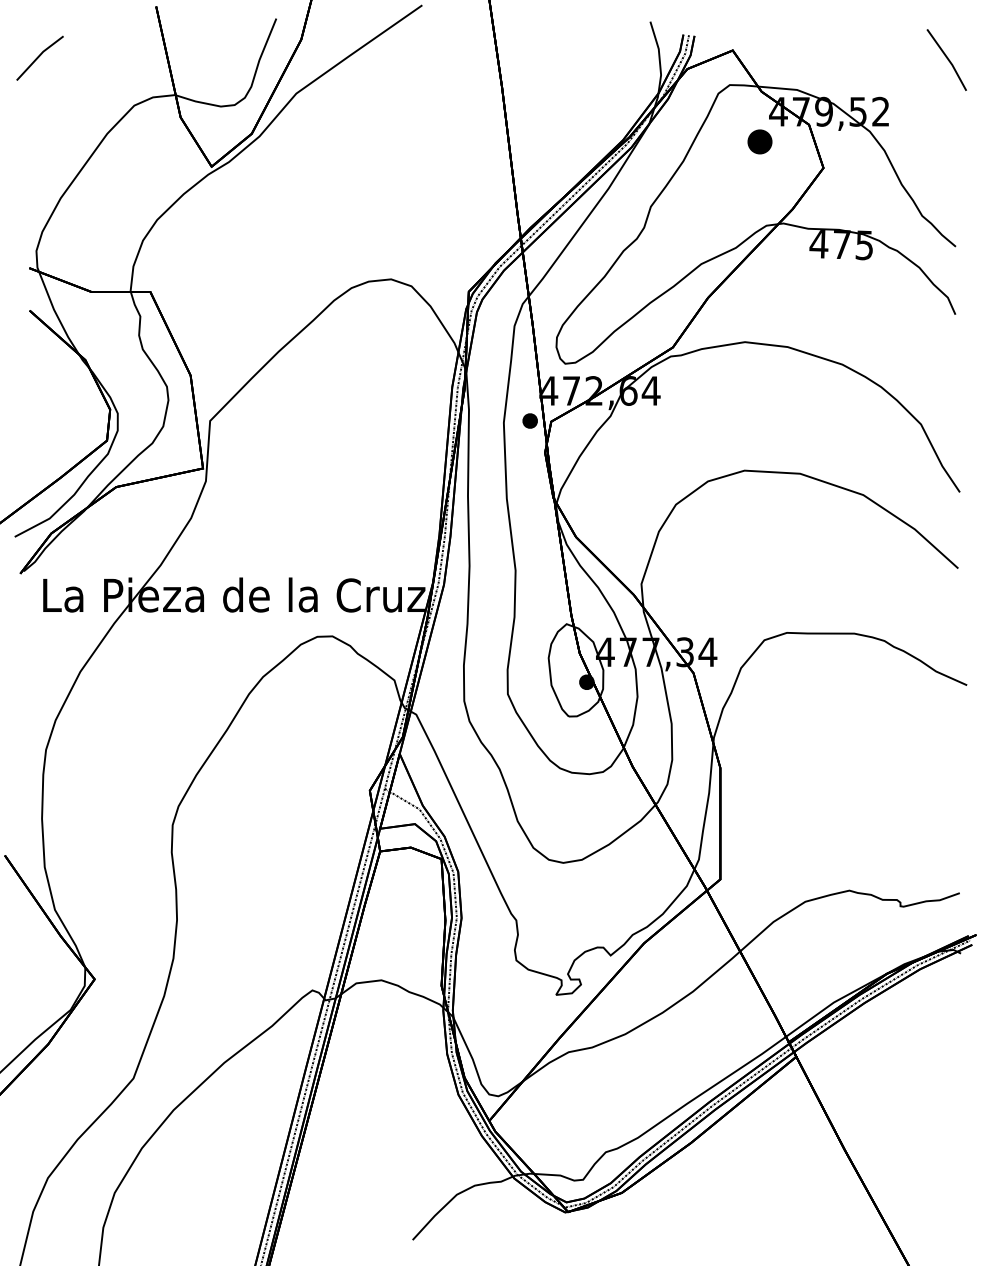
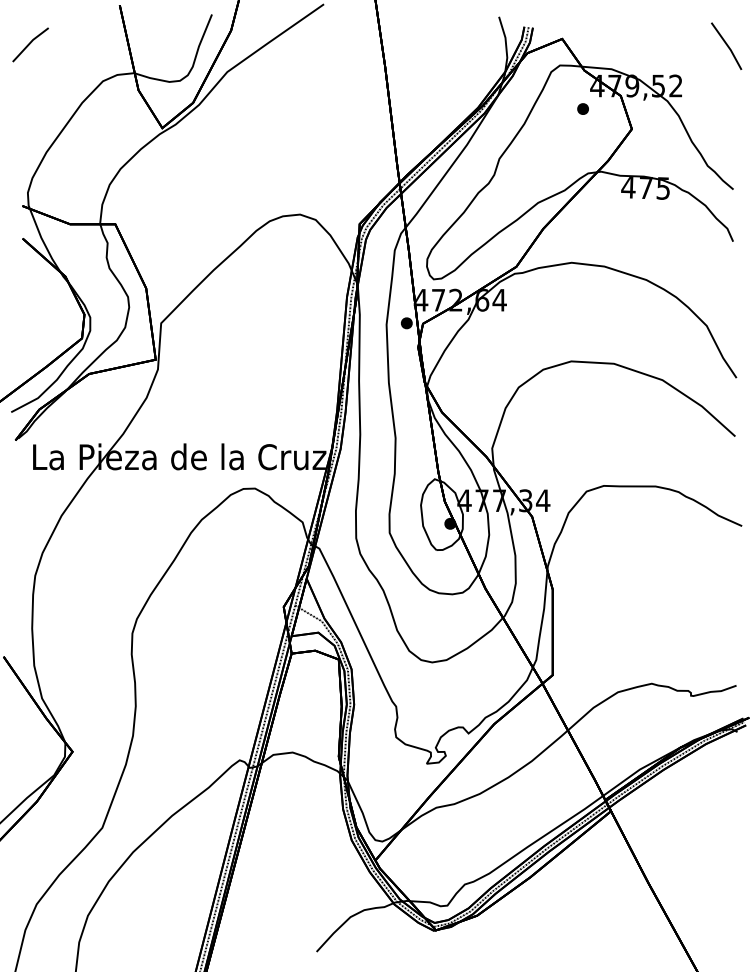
part: (759, 141) -> (582, 108), size x0.62

